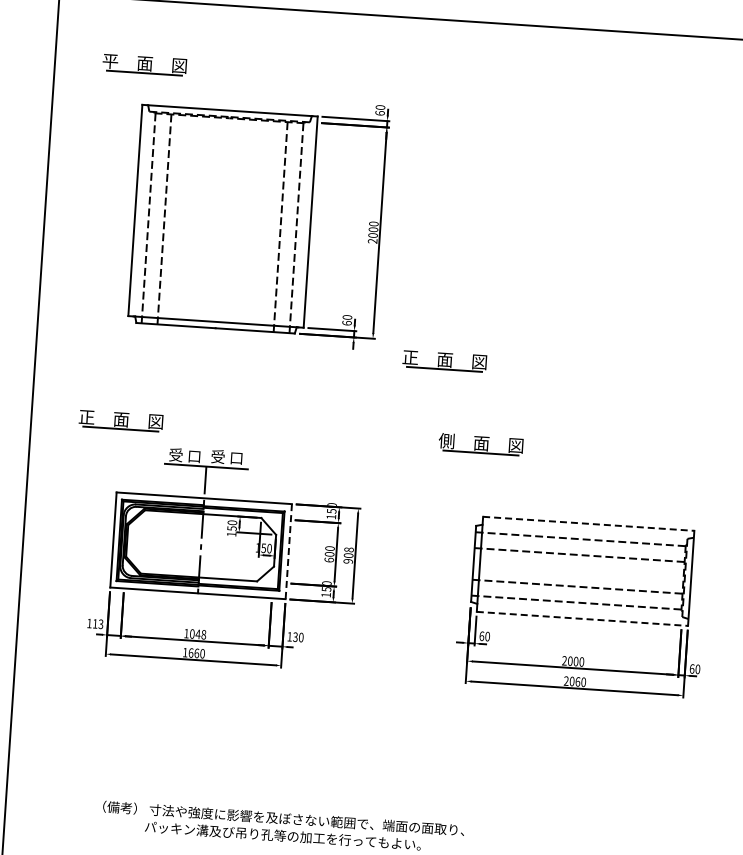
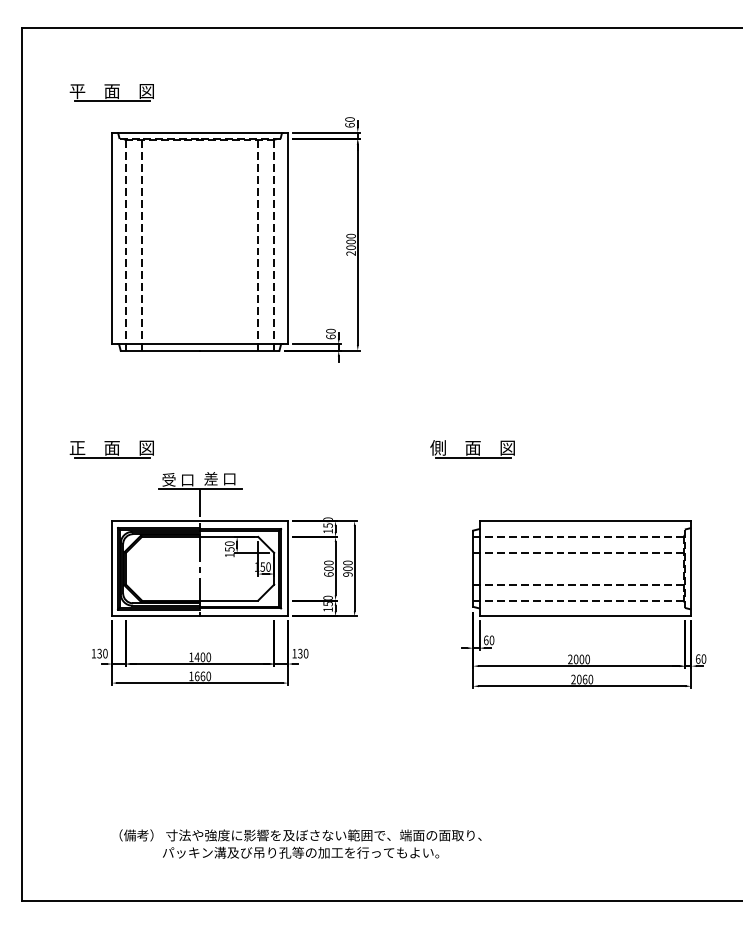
part: (444, 361) -> (430, 368), removed
text: (217, 456) -> (210, 478), 受 口 -> 差 口
line: (588, 524) -> (585, 521), dashed -> solid
text: (349, 549) -> (348, 562), 908 -> 900
line: (288, 551) -> (287, 568), dashed -> solid
line: (582, 619) -> (585, 616), dashed -> solid
text: (98, 623) -> (102, 653), 113 -> 130
text: (197, 634) -> (202, 657), 1048 -> 1400

